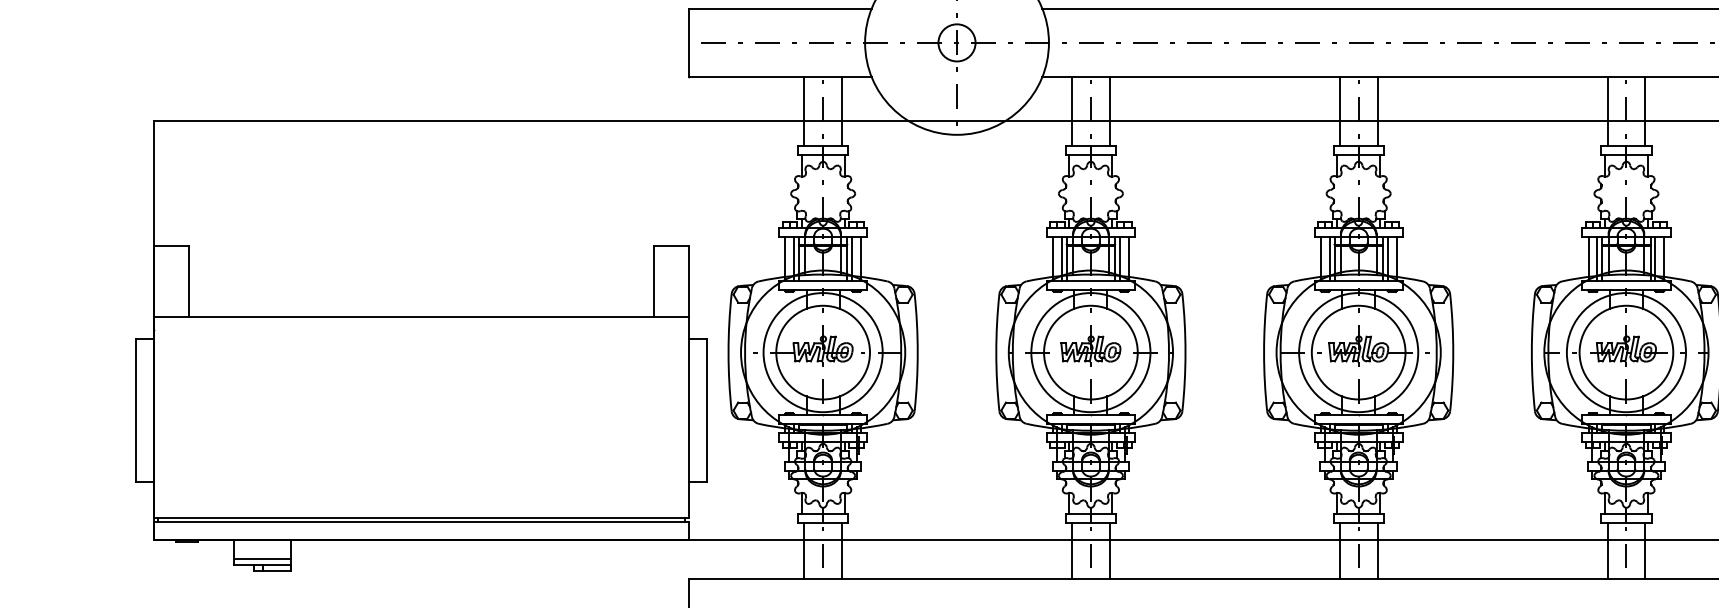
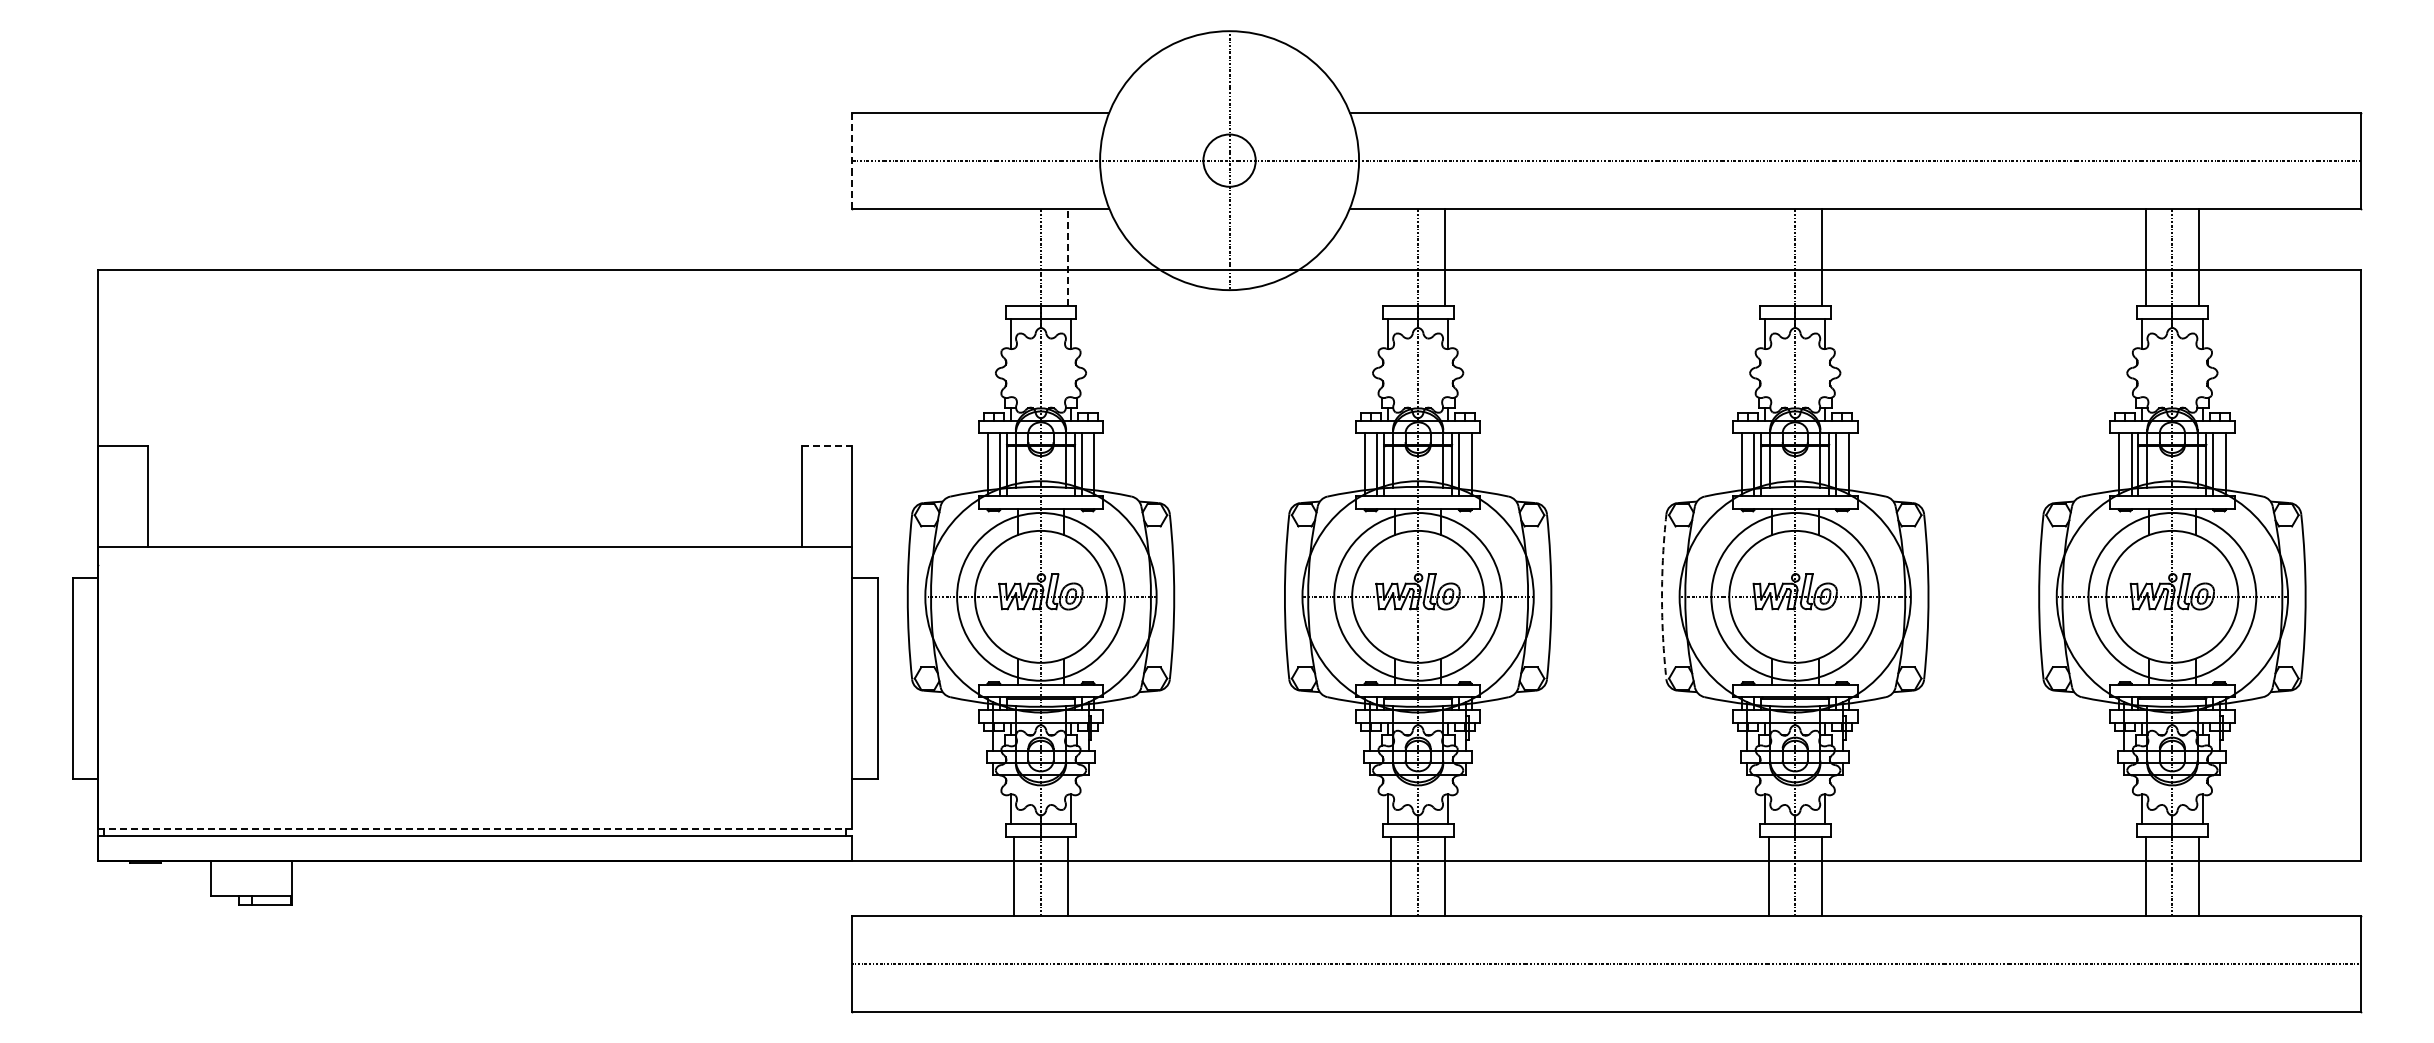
line: (689, 42) -> (852, 160), solid -> dashed
line: (804, 111) -> (1014, 257), removed
line: (841, 111) -> (1067, 257), solid -> dashed
line: (1071, 111) -> (1391, 257), removed
line: (1339, 111) -> (1768, 257), removed
line: (671, 245) -> (827, 446), solid -> dashed
arc: (1264, 352) -> (1662, 596), solid -> dashed
line: (421, 517) -> (475, 829), solid -> dashed
line: (262, 558) -> (251, 887), removed

